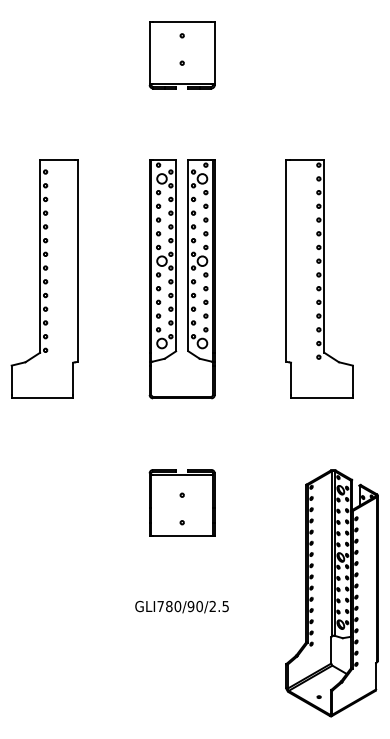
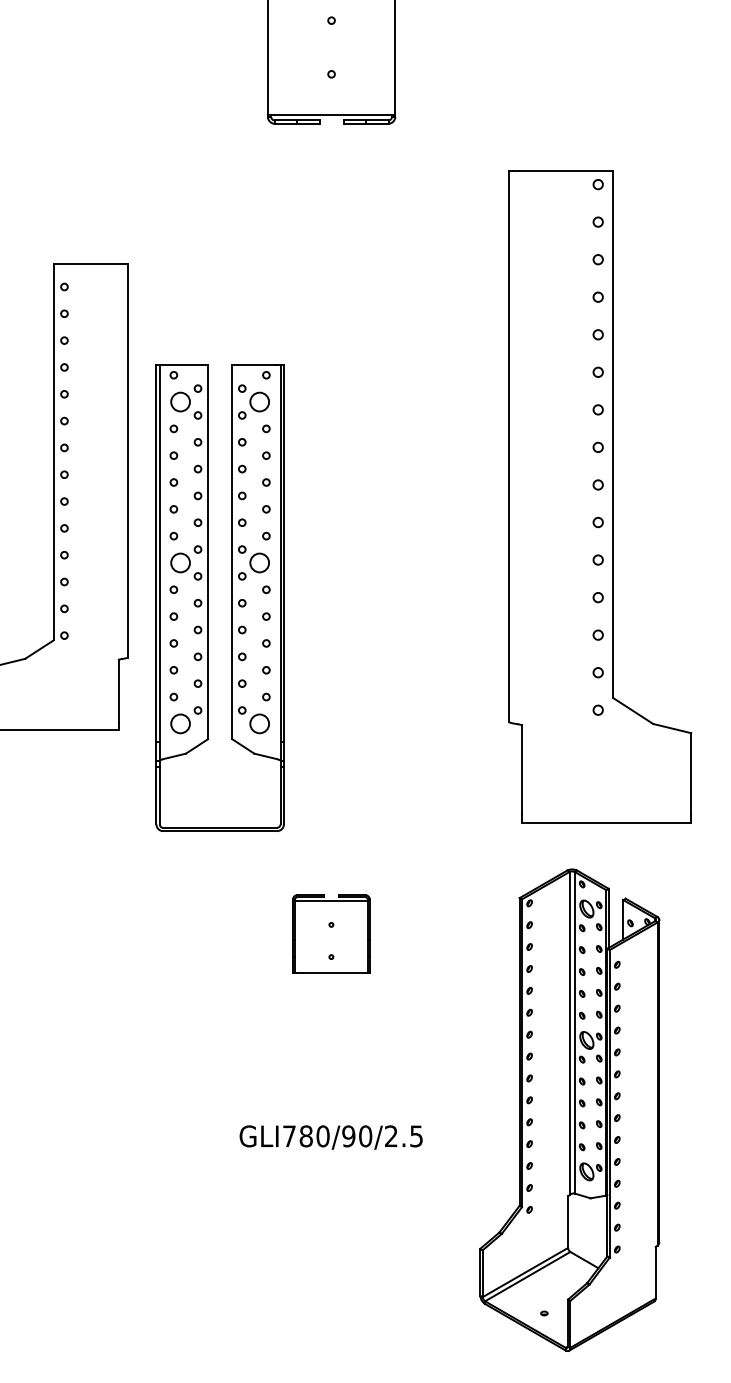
part: (319, 278) -> (599, 495), size x1.4
part: (181, 279) -> (218, 598), moved
part: (181, 502) -> (330, 933), size x0.6
part: (331, 593) -> (568, 1110), moved

